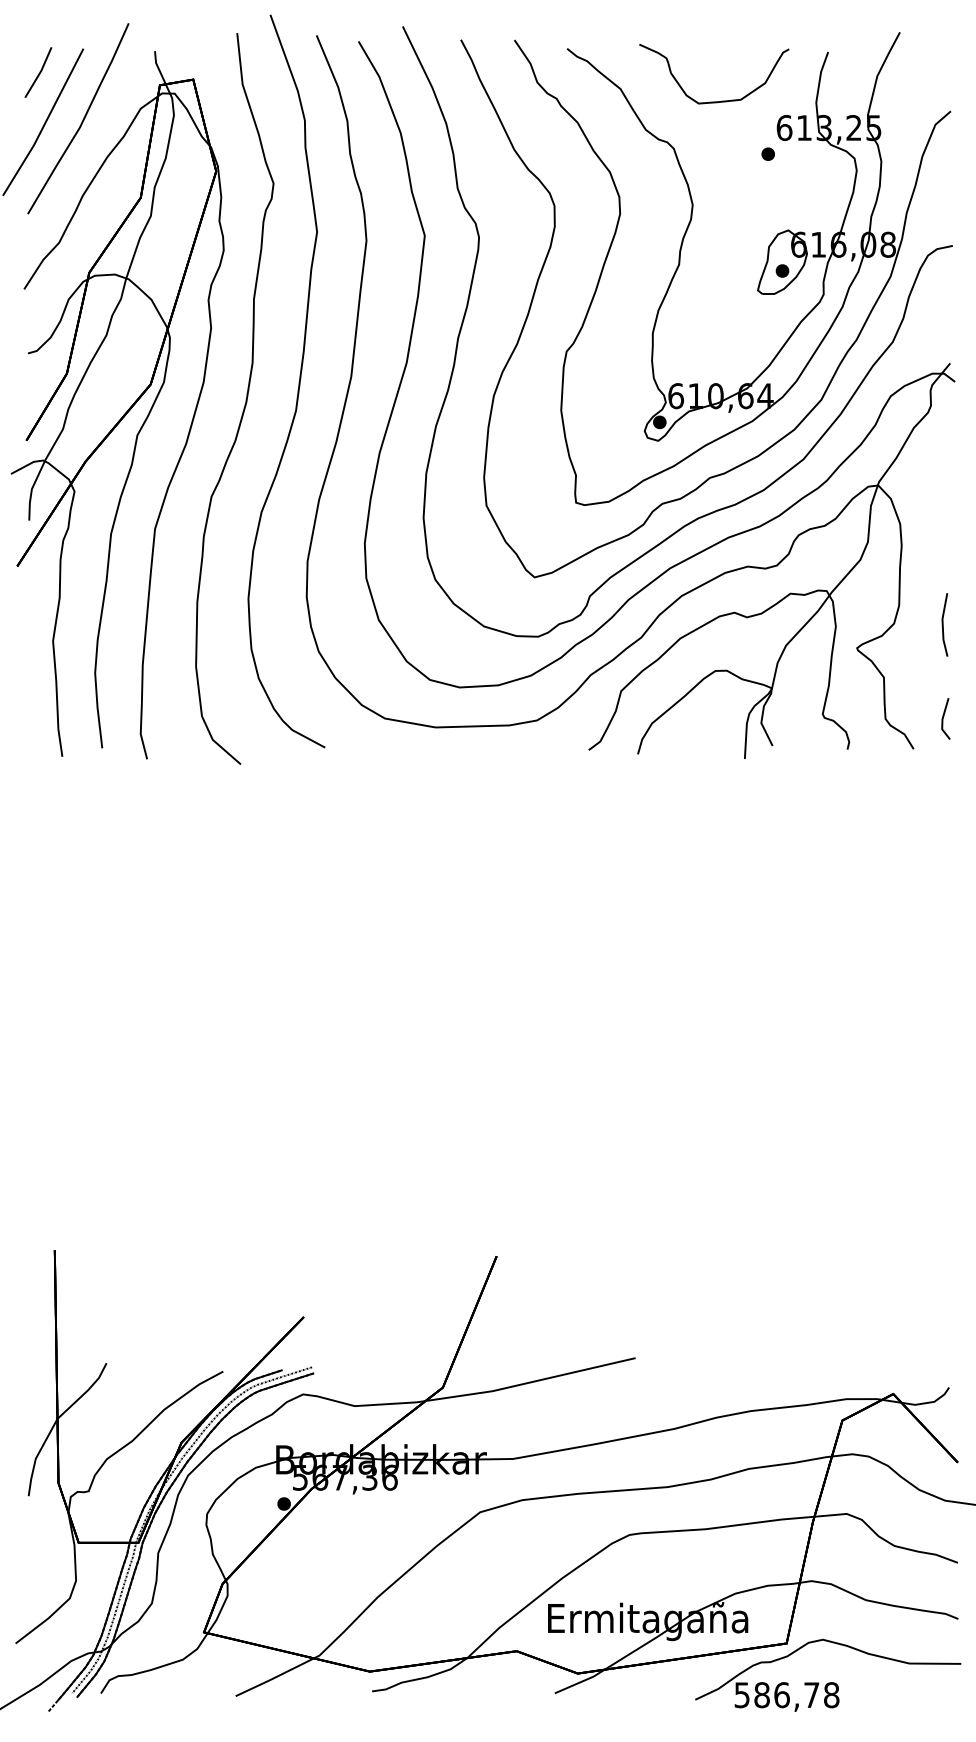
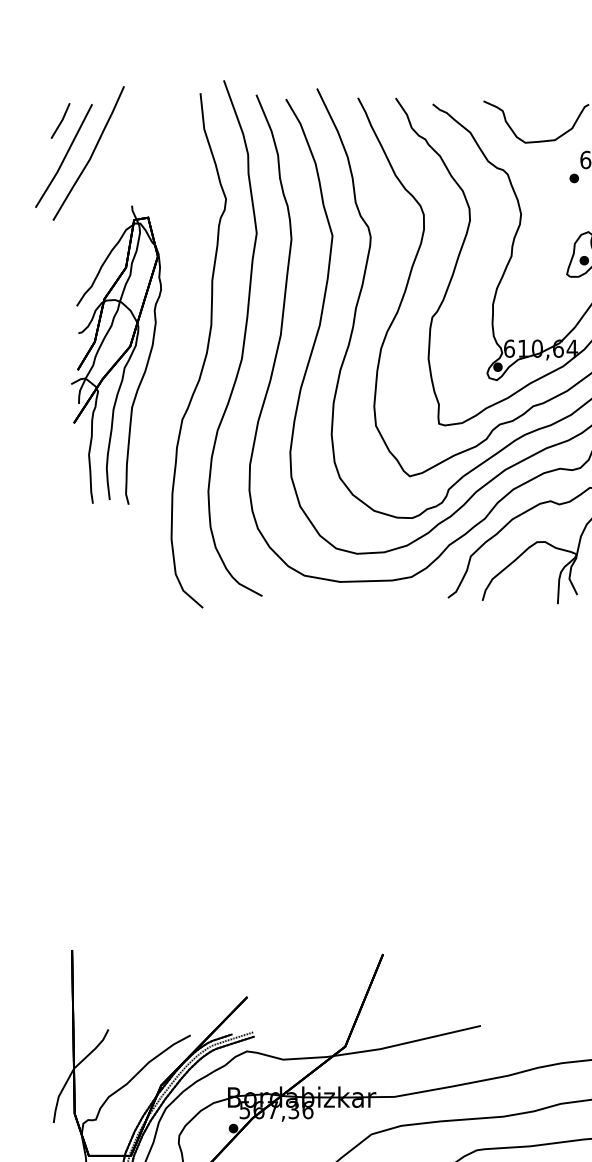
part: (117, 405) -> (116, 355), size x0.6

